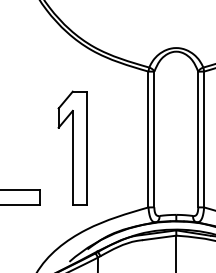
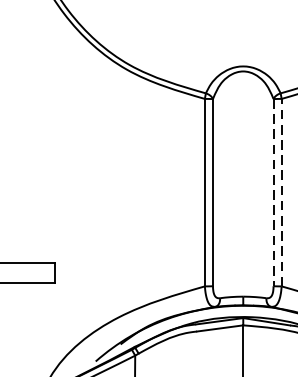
line: (198, 139) -> (273, 192), solid -> dashed
line: (204, 139) -> (282, 192), solid -> dashed
part: (72, 147) -> (100, 203), removed

